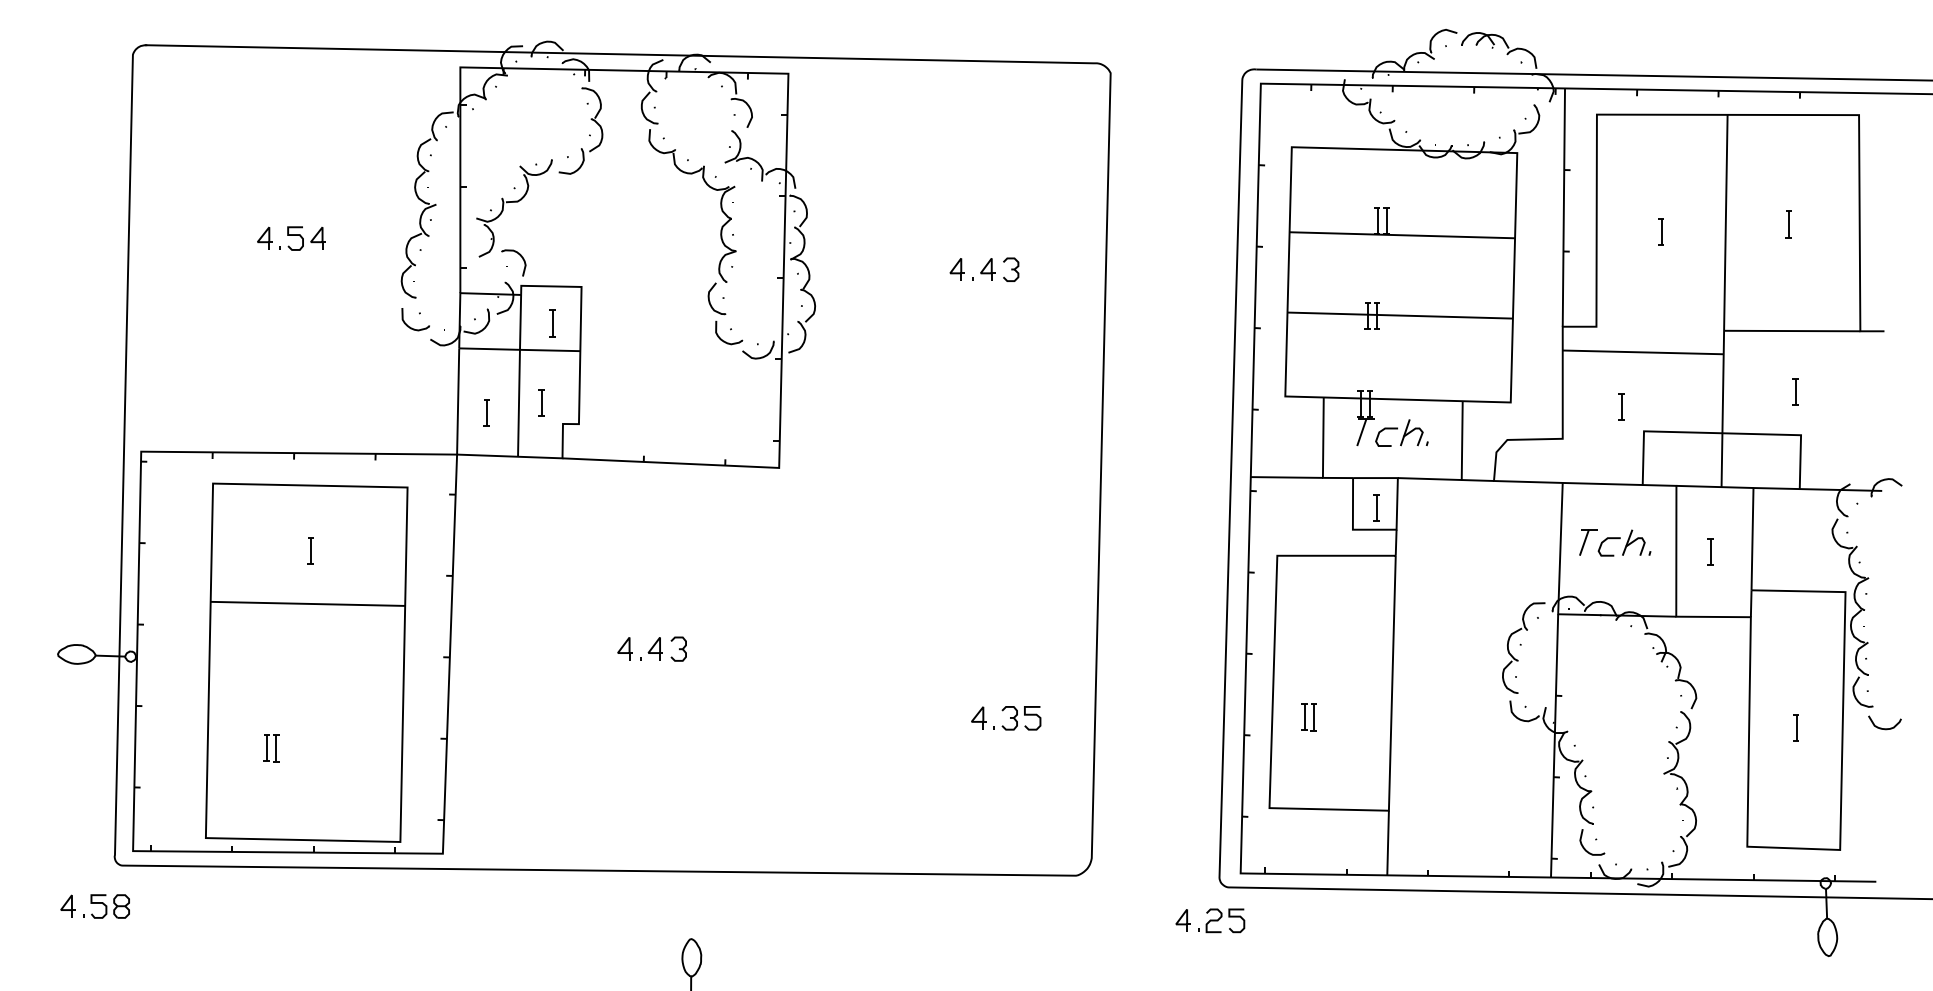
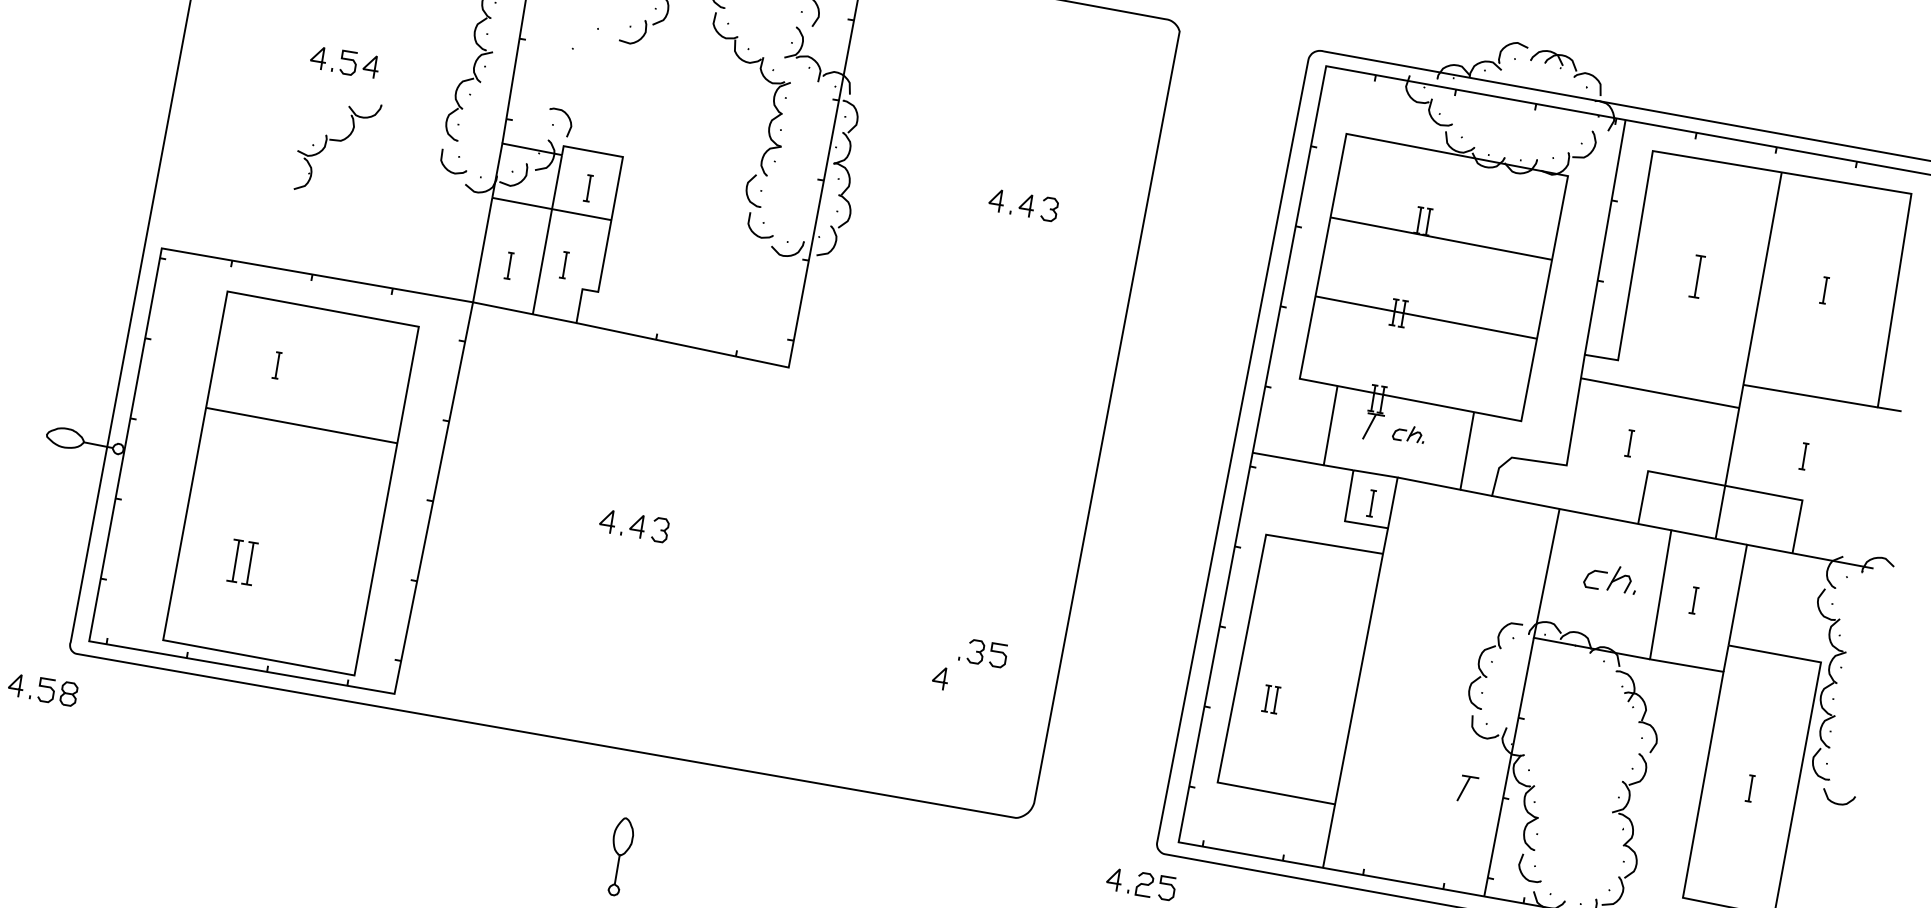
part: (514, 208) -> (336, 147), moved
part: (1660, 231) -> (1696, 276), size x1.6
part: (1401, 432) -> (1408, 433), size x0.6
part: (1588, 542) -> (1467, 789), moved
part: (310, 550) -> (276, 365), moved
part: (978, 717) -> (939, 677), moved
part: (271, 748) -> (242, 562), size x1.6

